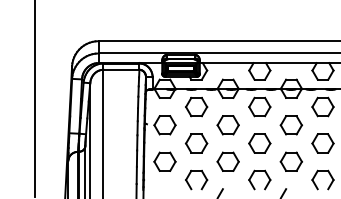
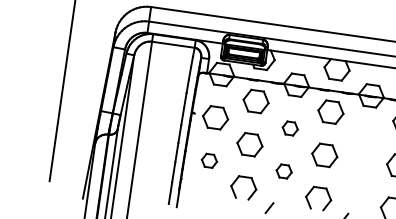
part: (227, 125) -> (289, 128), size x0.6
part: (290, 125) -> (364, 139), removed
part: (164, 161) -> (208, 160), size x0.6
part: (227, 161) -> (283, 171), size x0.6
part: (290, 161) -> (358, 181), removed

